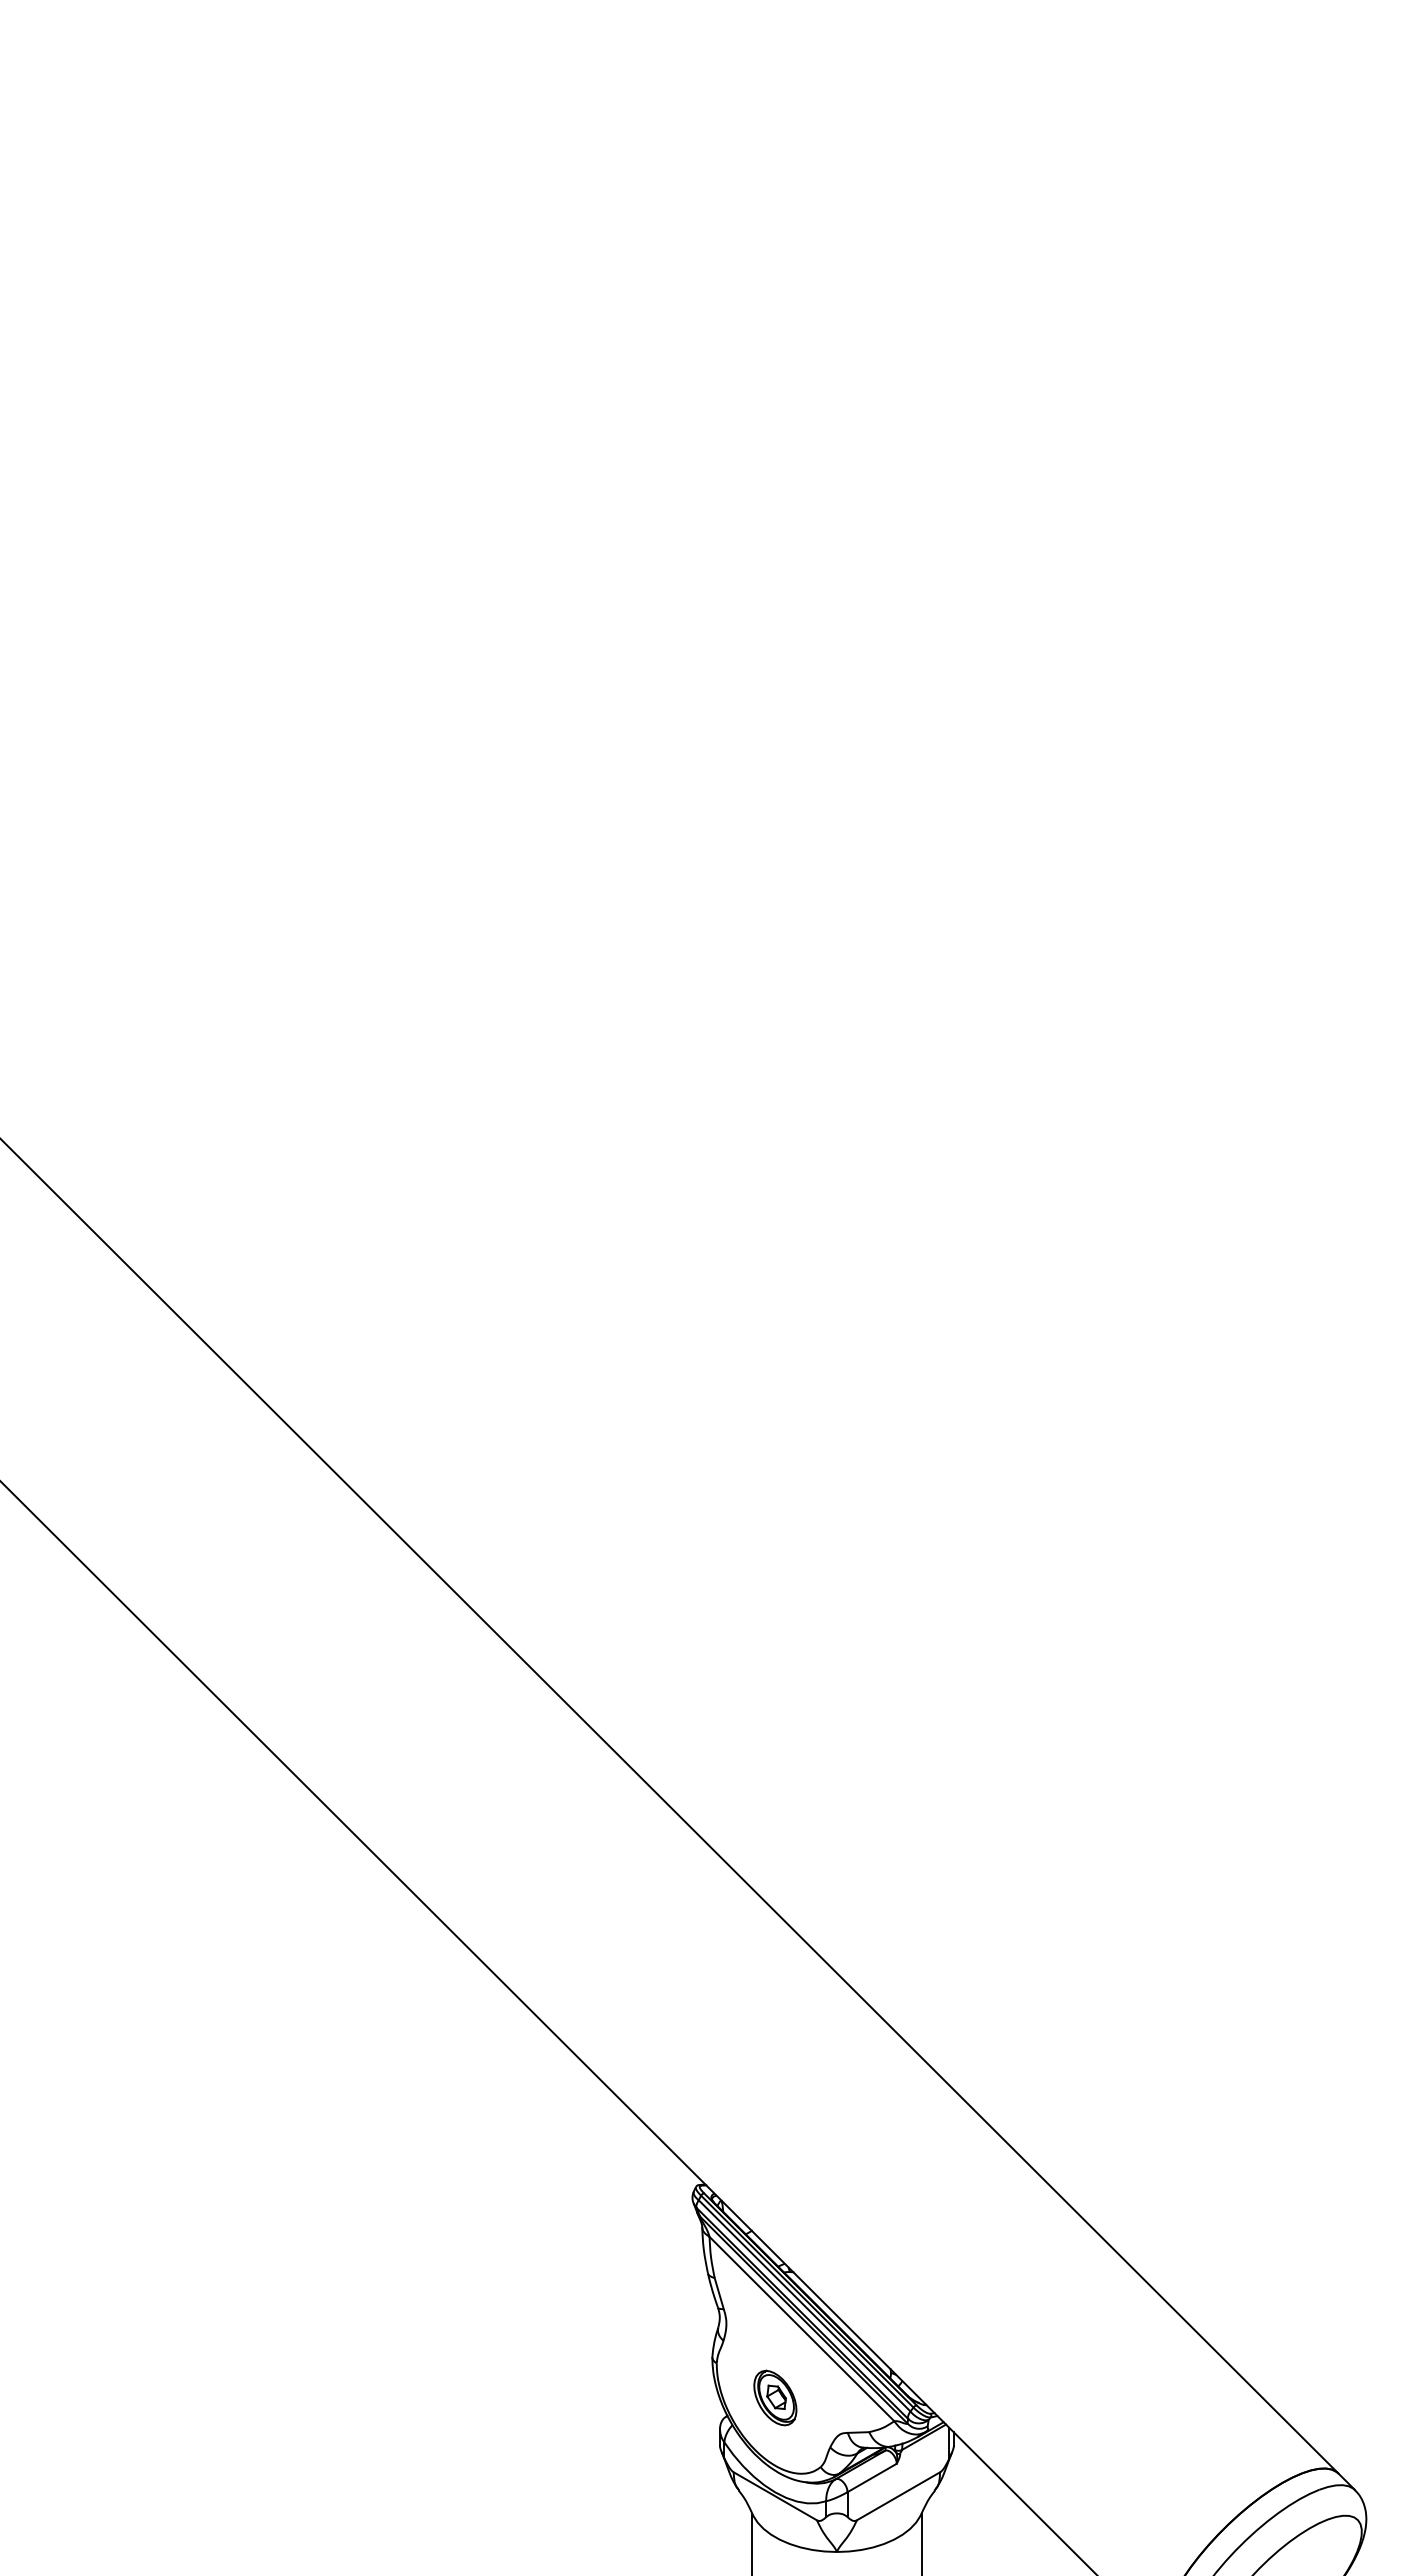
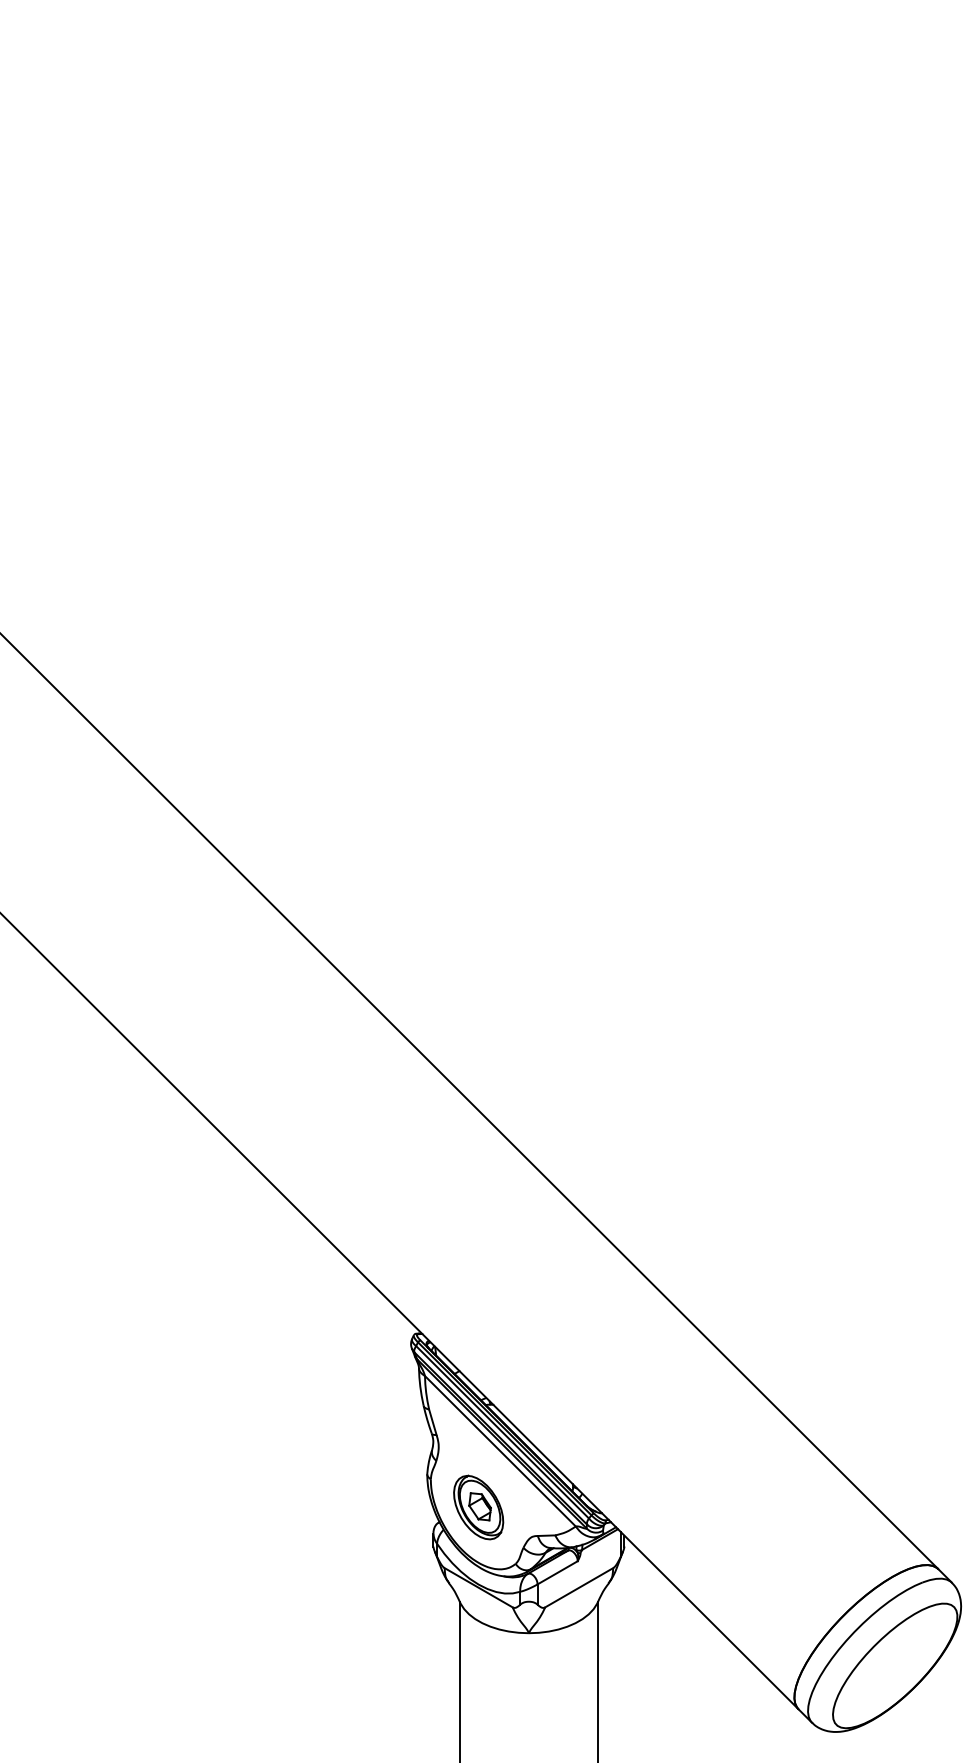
part: (775, 2397) -> (478, 1507), size x1.43

